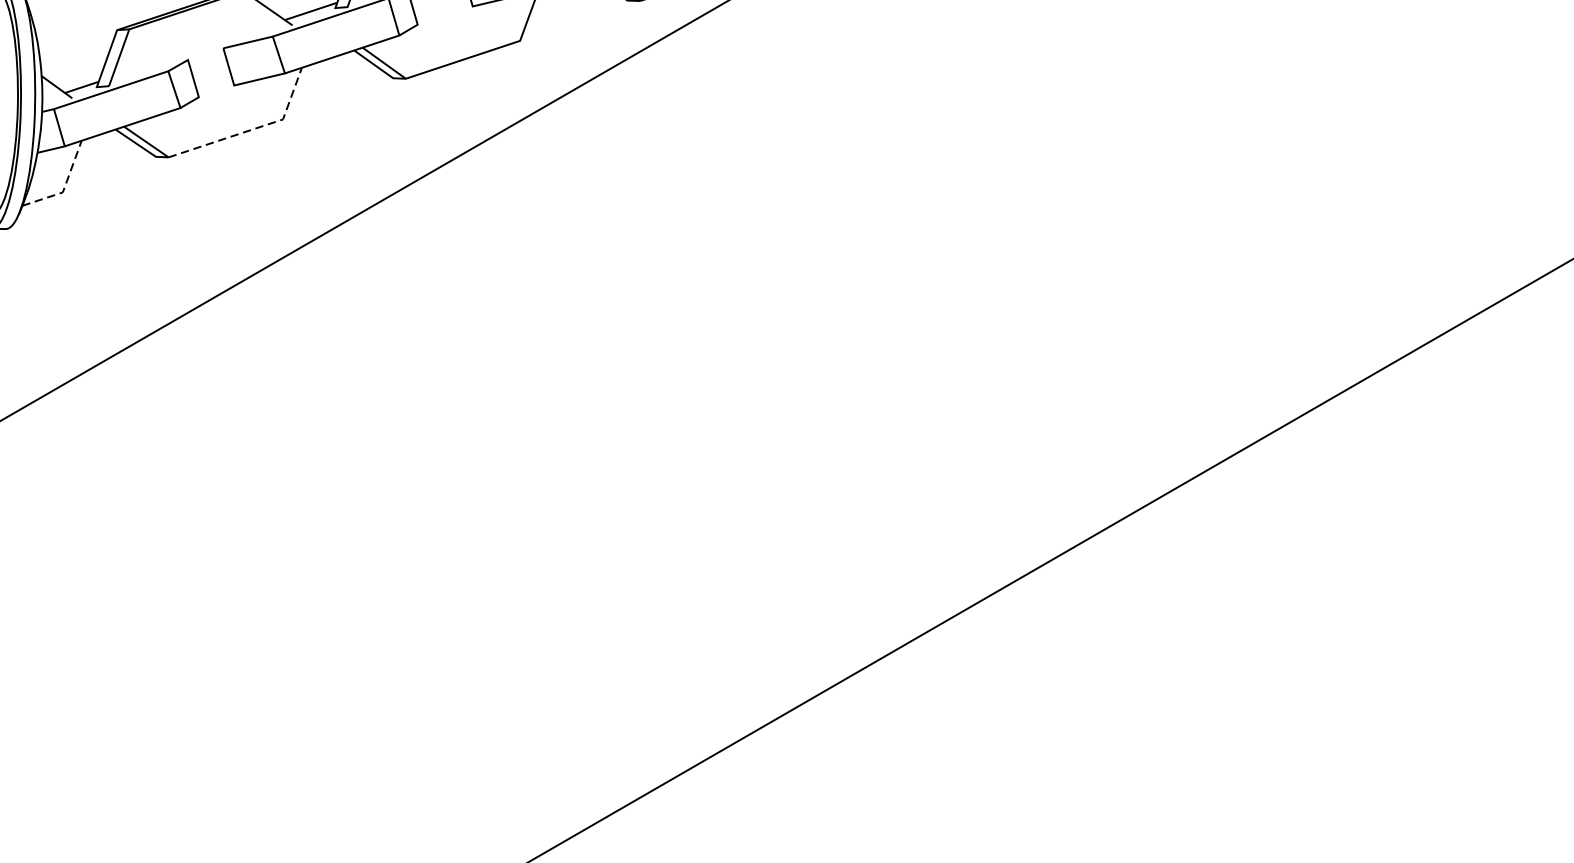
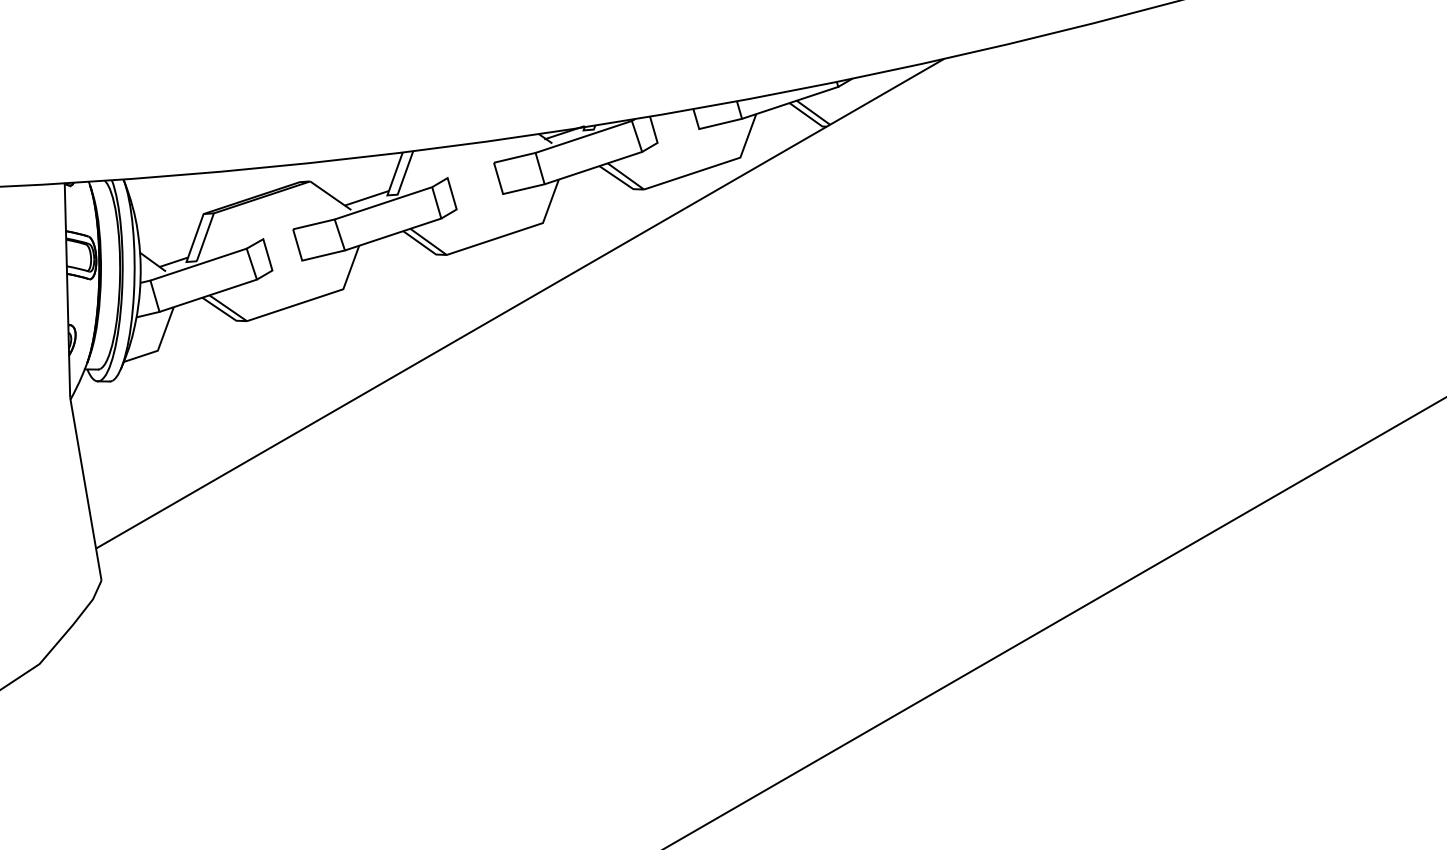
line: (252, 129) -> (317, 297), dashed -> solid
line: (64, 187) -> (159, 346), dashed -> solid

